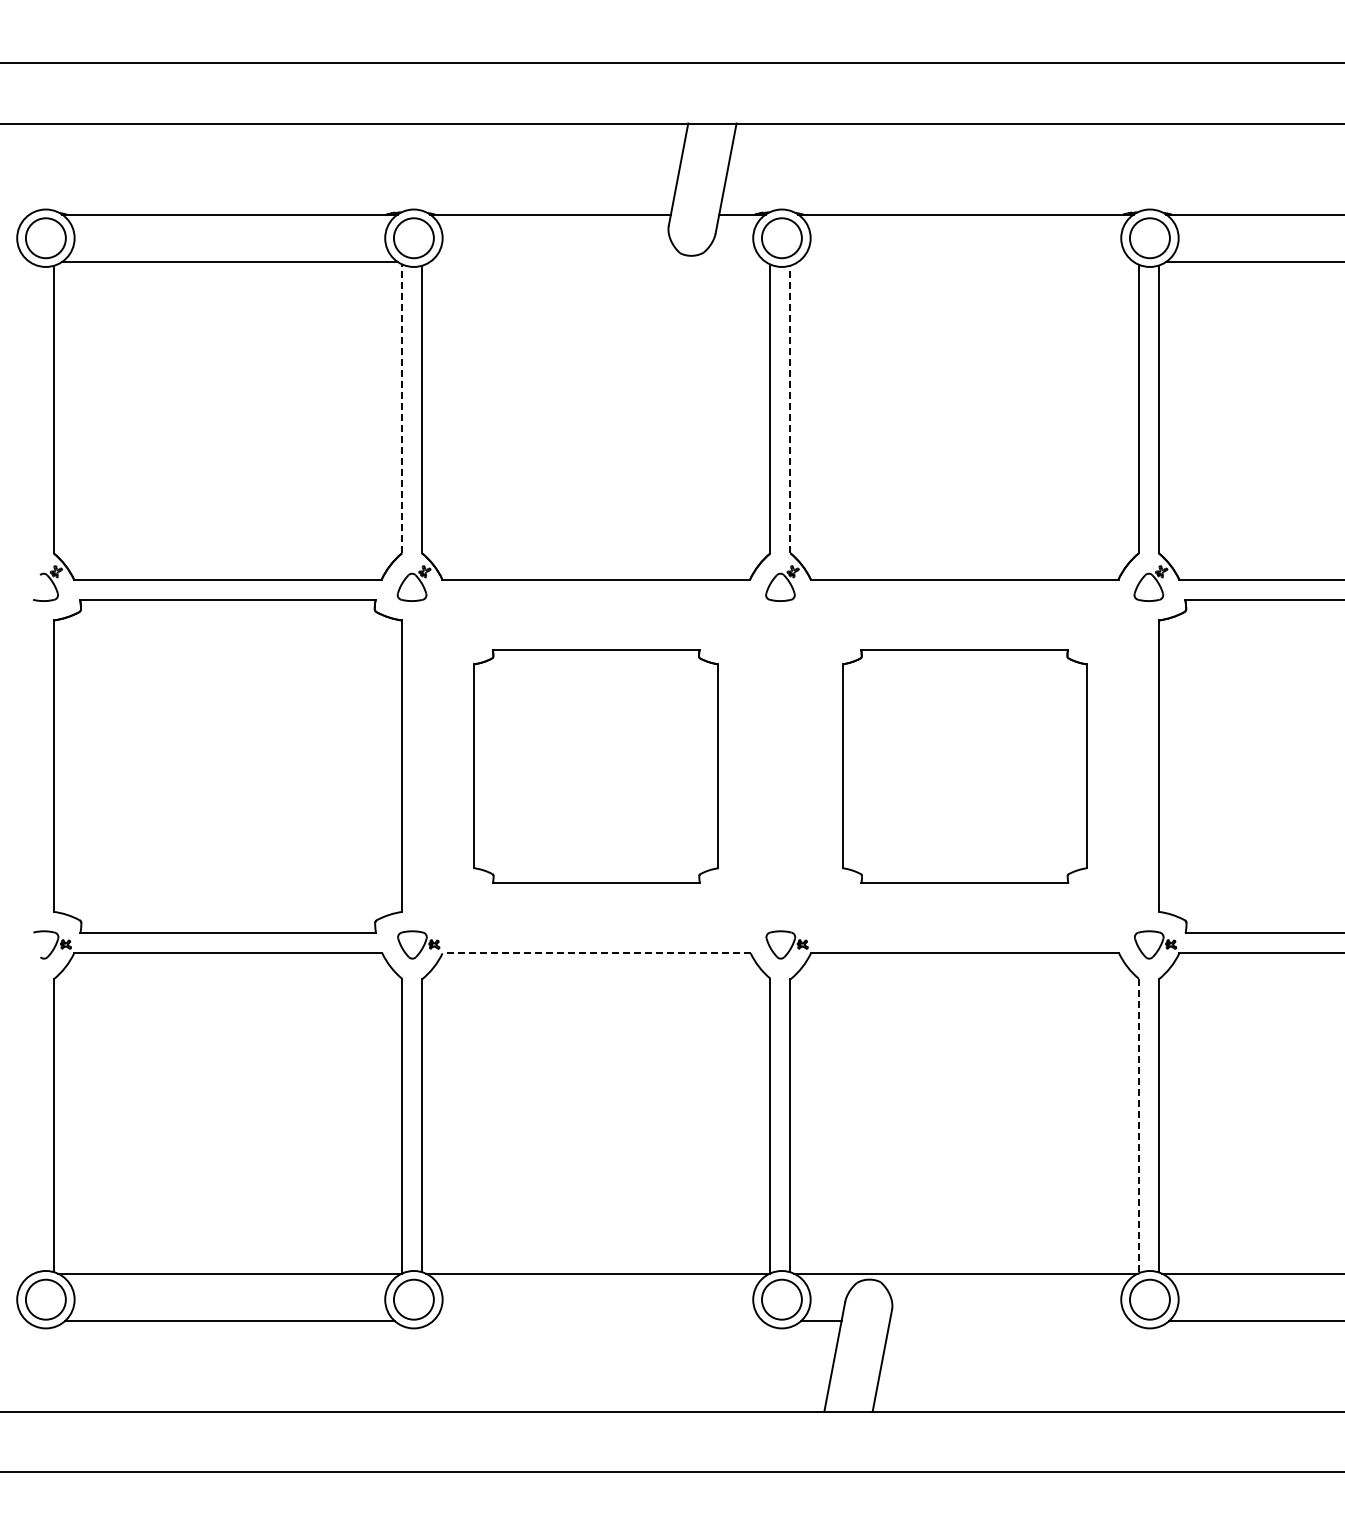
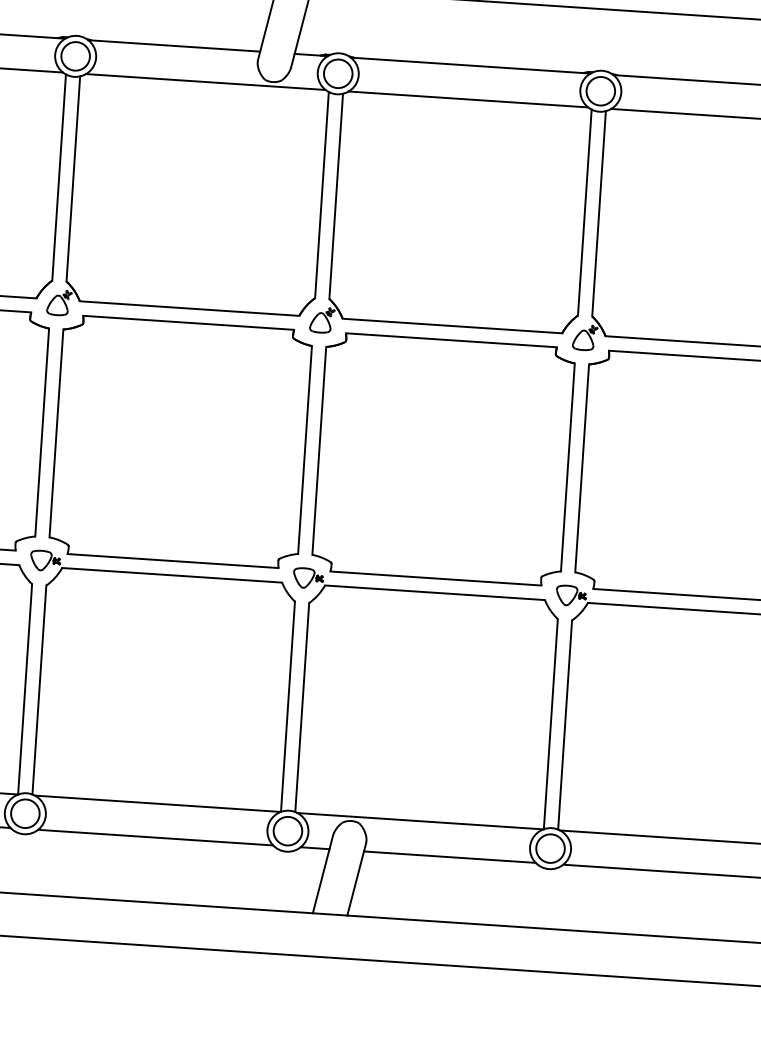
line: (597, 261) -> (205, 81), added
line: (965, 261) -> (468, 99), added
line: (402, 408) -> (59, 177), dashed -> solid
line: (790, 409) -> (336, 196), dashed -> solid
part: (595, 766) -> (180, 441), size x1.43
part: (964, 766) -> (443, 459), size x1.43
line: (596, 953) -> (172, 575), dashed -> solid
line: (1138, 1126) -> (550, 724), dashed -> solid
line: (597, 1320) -> (155, 837), added
line: (1009, 1320) -> (449, 856), added

